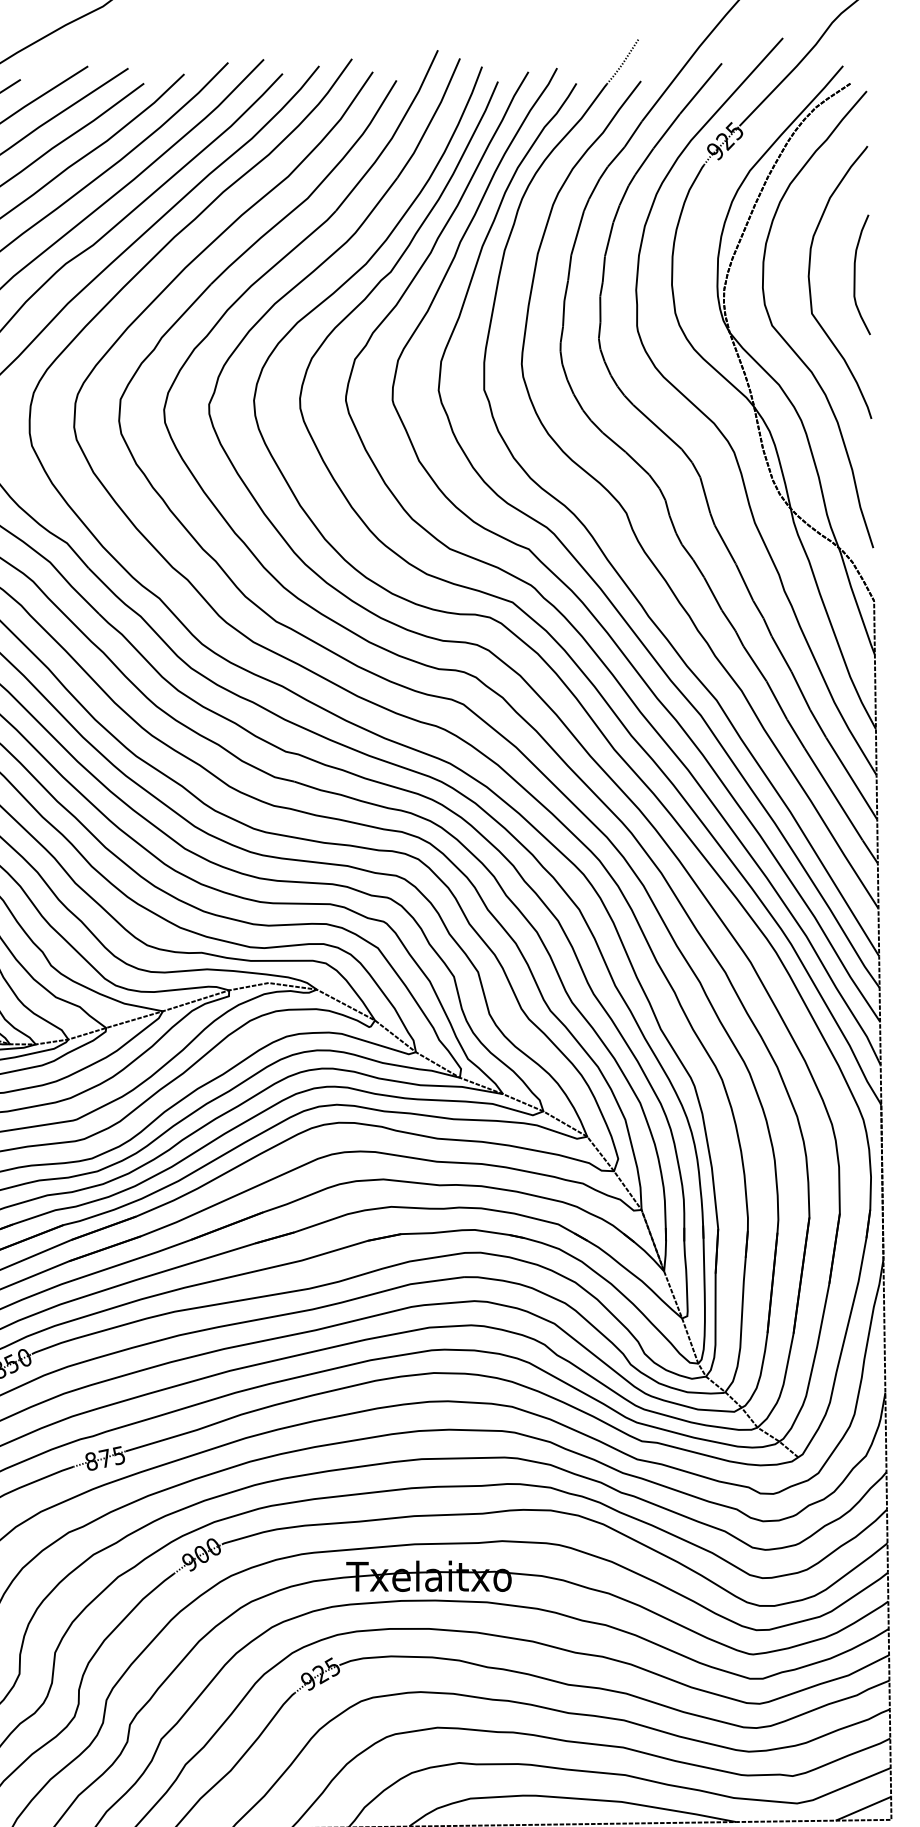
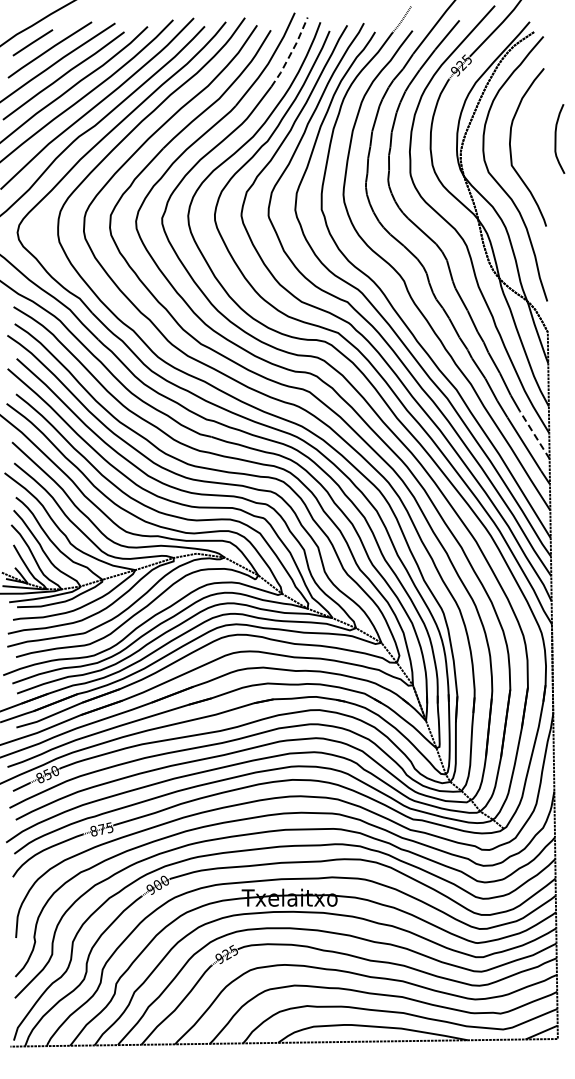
line: (432, 120) -> (291, 53), solid -> dashed
curve: (856, 273) -> (556, 138), moved
line: (851, 777) -> (534, 434), solid -> dashed

